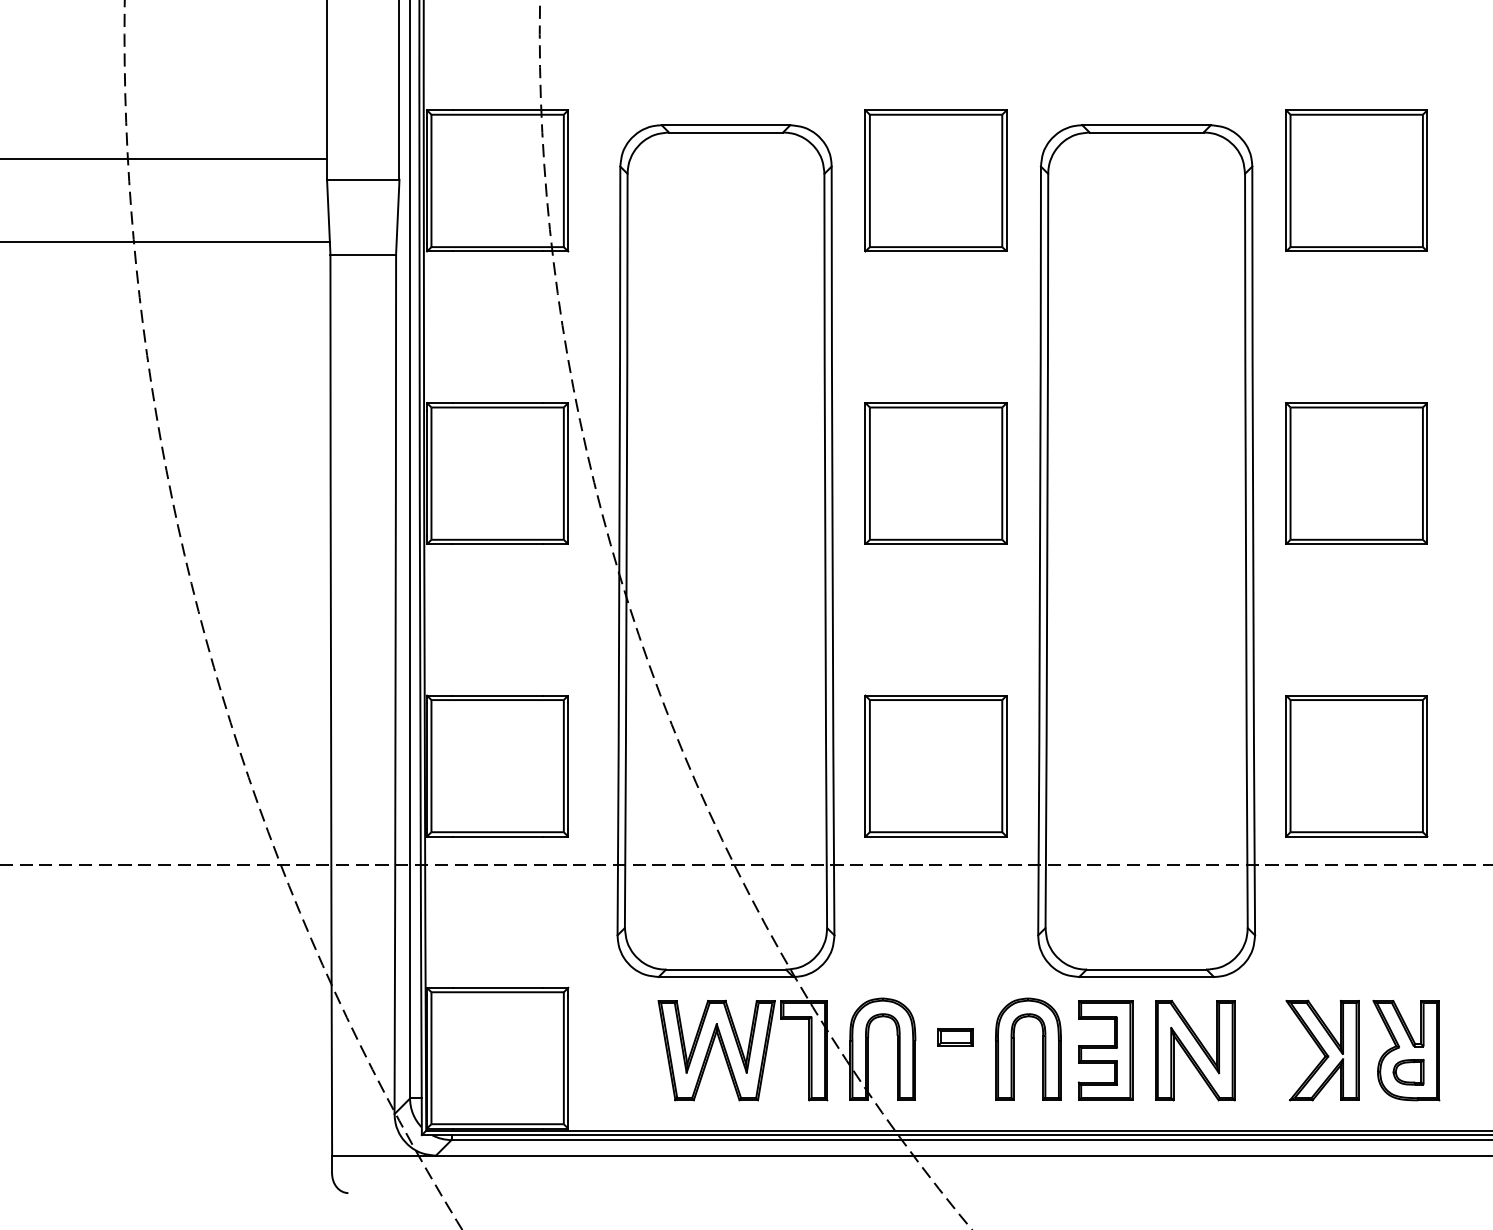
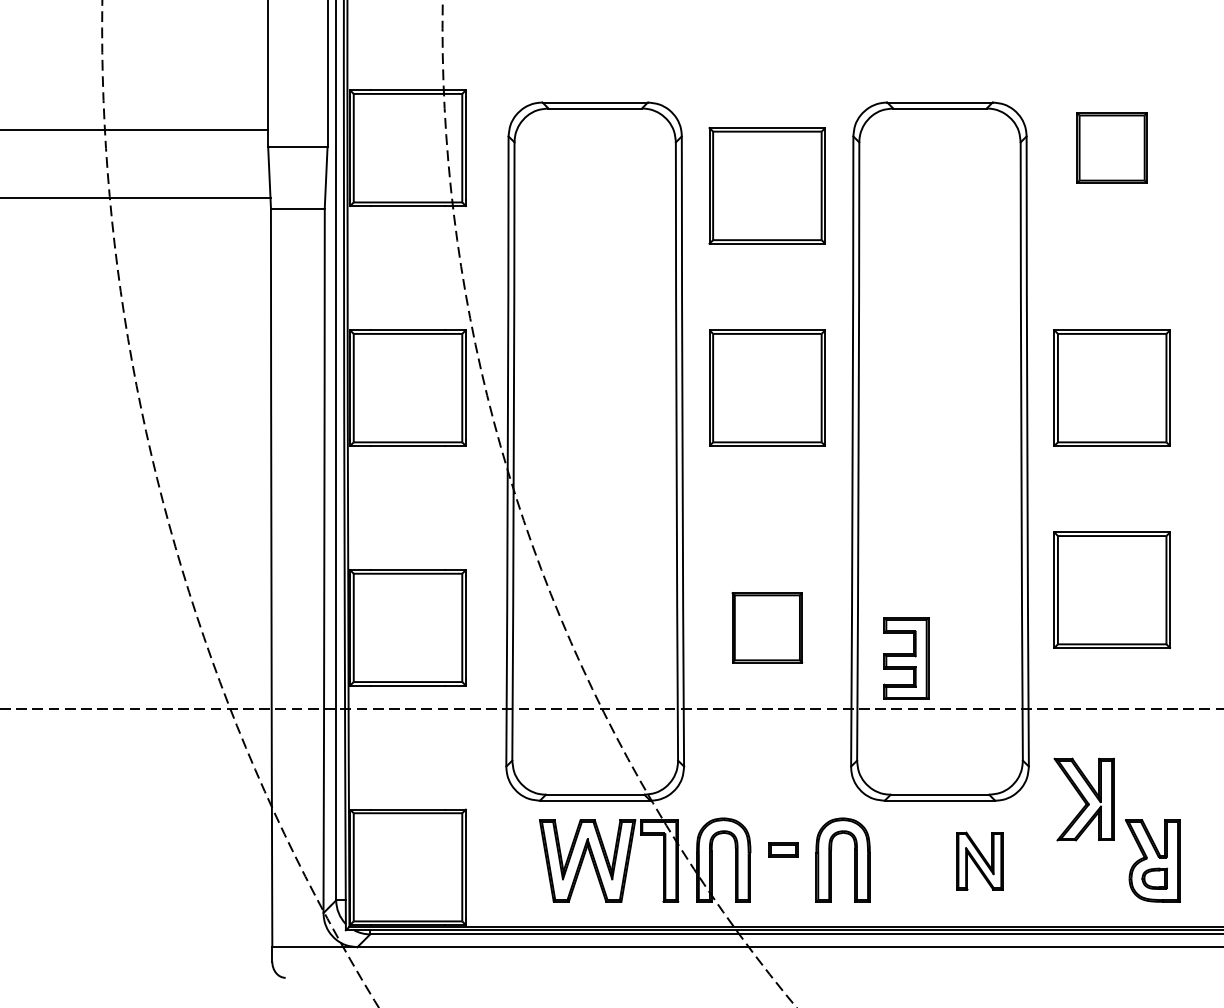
part: (935, 180) -> (766, 185), moved
part: (1356, 180) -> (1112, 147), size x0.6
part: (935, 765) -> (766, 627), size x0.6
part: (1356, 766) -> (1112, 590), moved
part: (1105, 1050) -> (906, 658), moved
part: (1195, 1050) -> (980, 860), size x0.7
part: (1322, 1050) -> (1084, 799), moved

